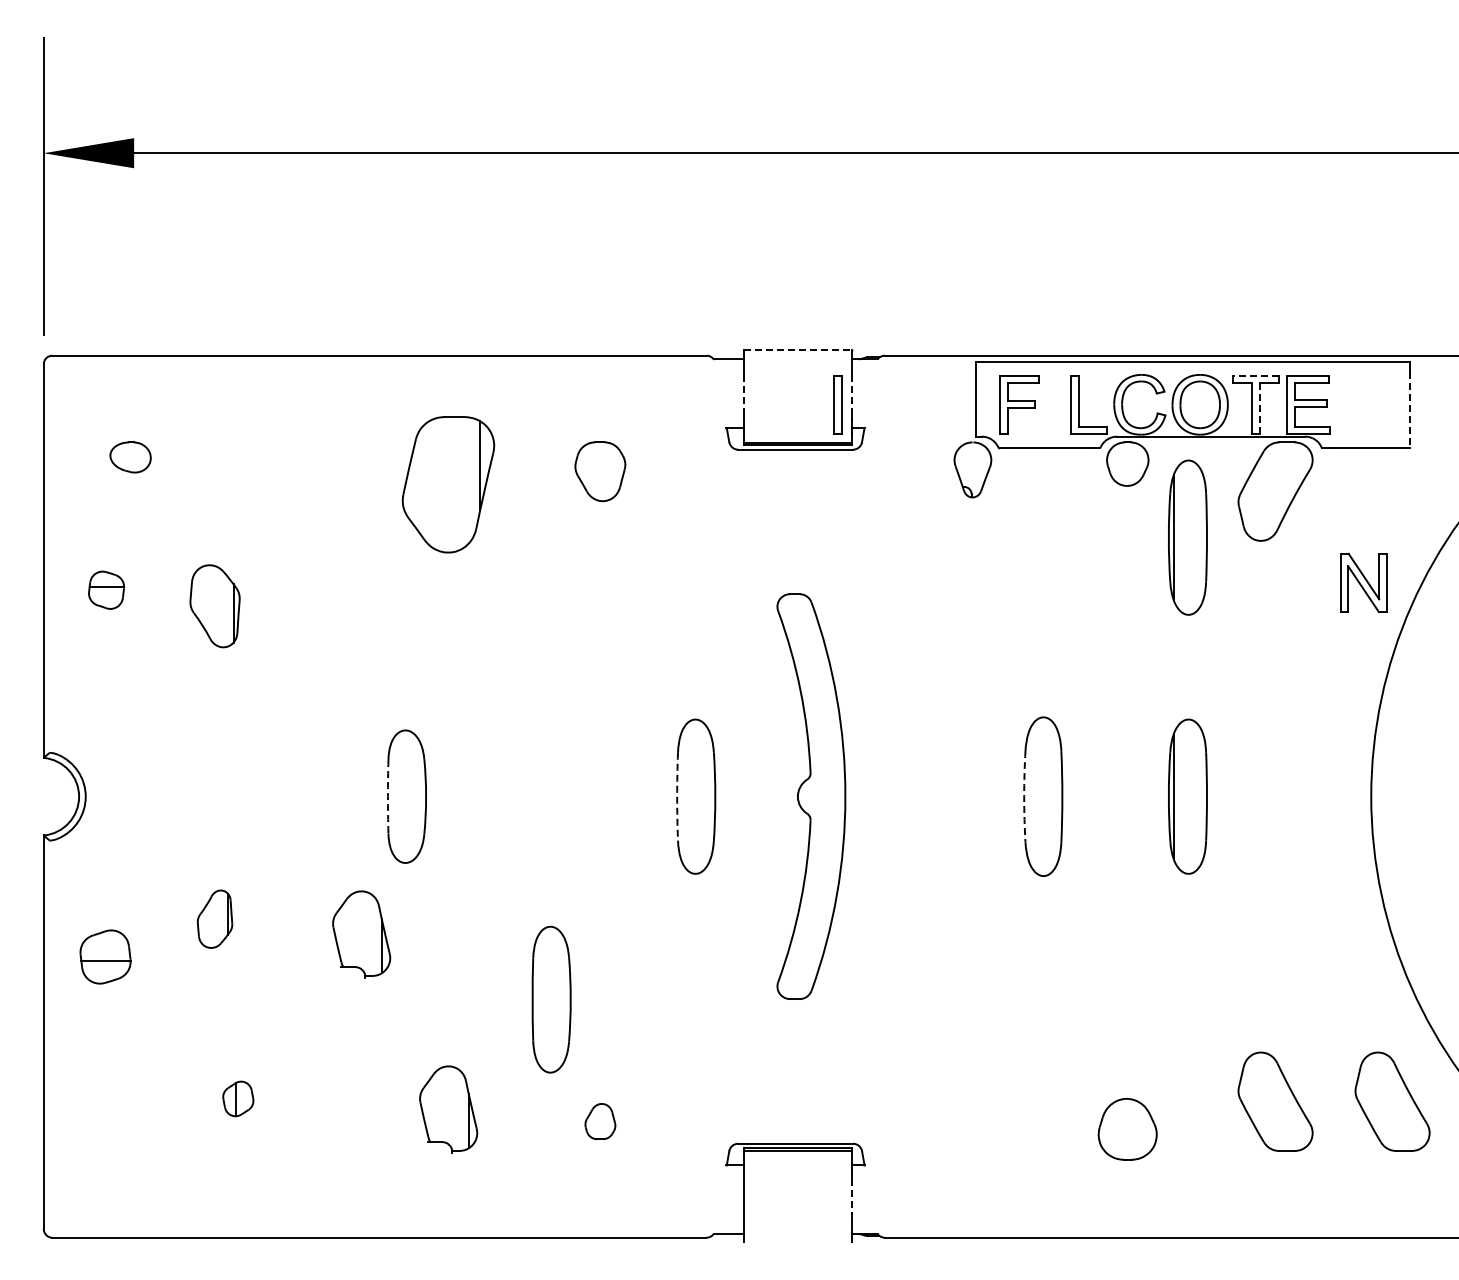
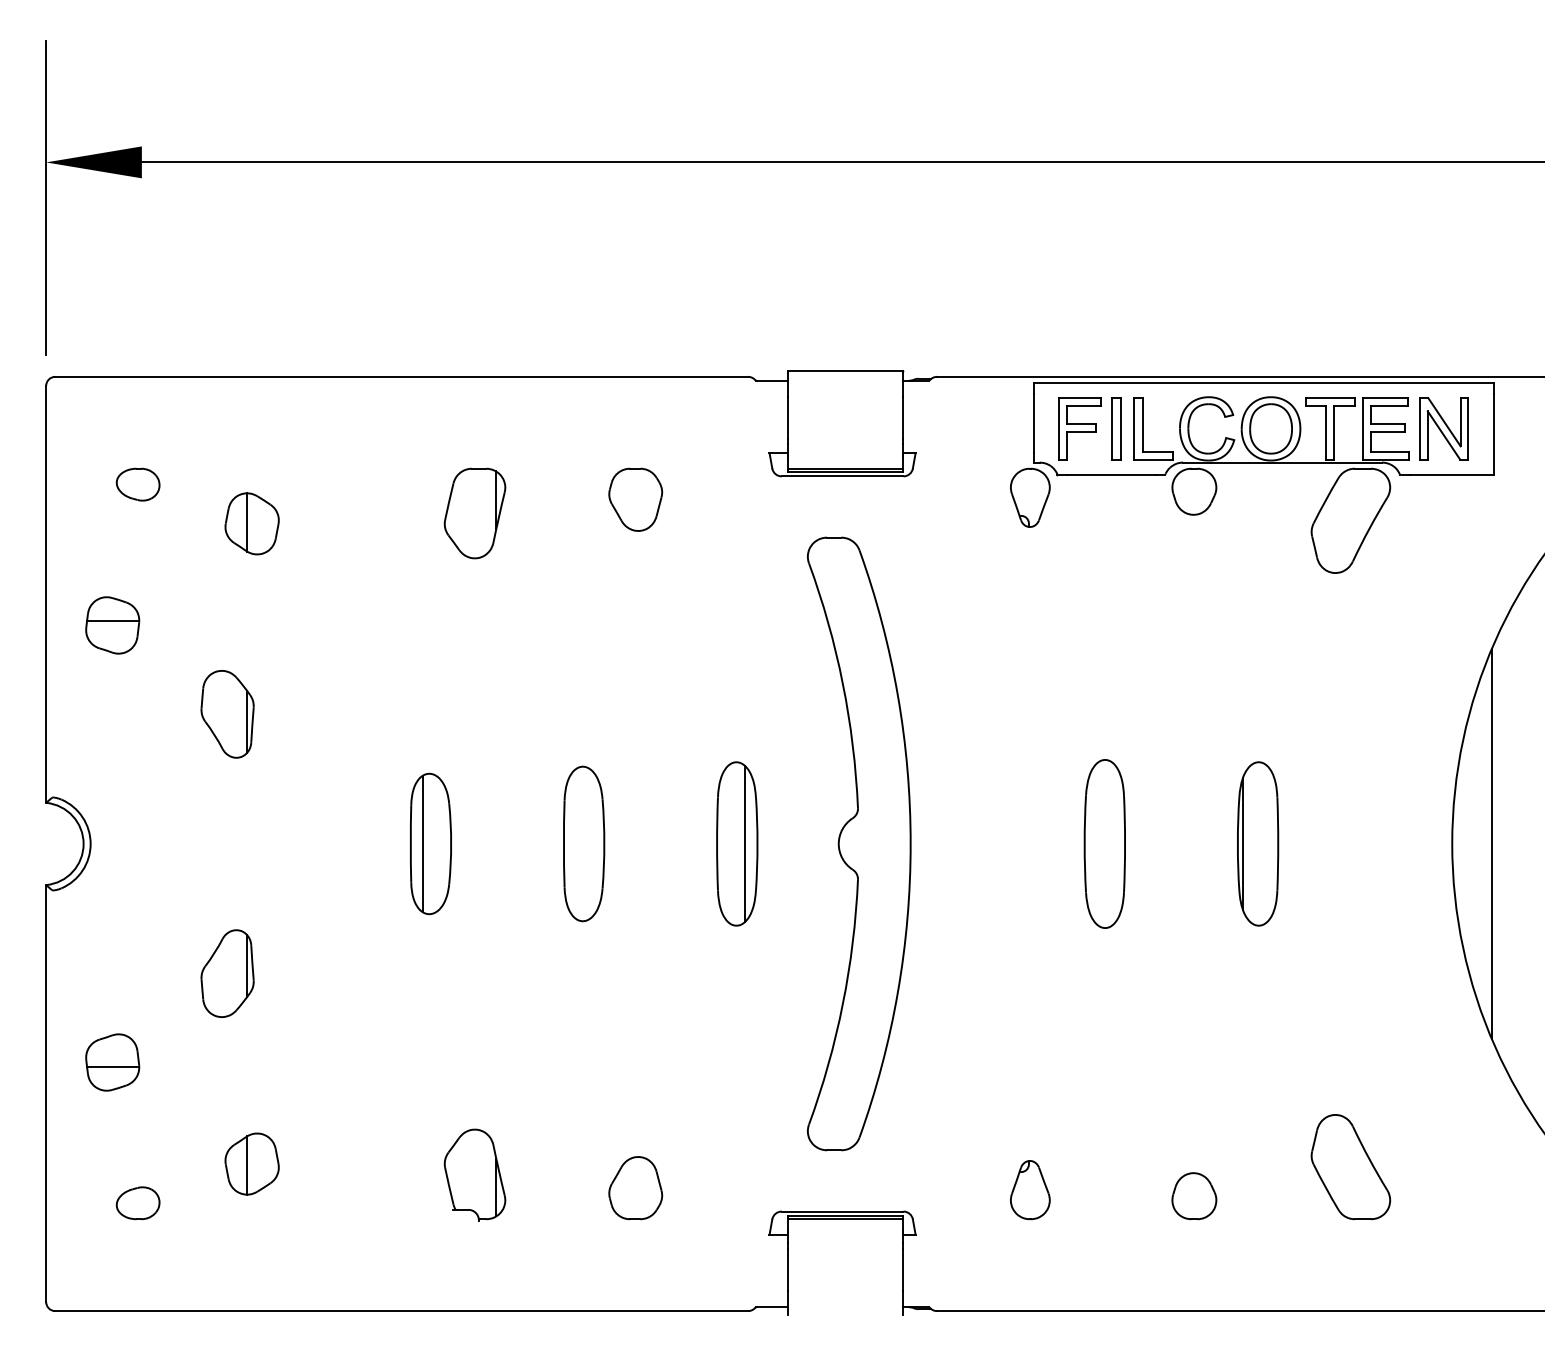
line: (798, 350) -> (845, 371), dashed -> solid
line: (1256, 375) -> (1330, 397), dashed -> solid
line: (743, 394) -> (787, 417), dashed -> solid
line: (852, 394) -> (902, 417), dashed -> solid
part: (837, 404) -> (1115, 428), moved
line: (1260, 407) -> (1334, 431), dashed -> solid
line: (1410, 409) -> (1493, 433), dashed -> solid
part: (448, 484) -> (474, 513), size x0.62
part: (238, 494) -> (252, 523), added
part: (1187, 537) -> (1257, 569), removed
part: (1363, 582) -> (1444, 428), moved
part: (106, 589) -> (112, 624), size x1.43
part: (214, 606) -> (227, 714), moved
arc: (387, 796) -> (410, 843), dashed -> solid
line: (399, 796) -> (422, 843), added
arc: (677, 796) -> (717, 843), dashed -> solid
line: (703, 796) -> (744, 843), added
part: (811, 796) -> (859, 843), size x1.43
arc: (1024, 796) -> (1084, 843), dashed -> solid
line: (1408, 796) -> (1491, 843), added
part: (214, 919) -> (227, 974), size x1.43
part: (361, 934) -> (382, 989), removed
part: (105, 956) -> (112, 1061), moved
part: (551, 999) -> (583, 843), moved
part: (238, 1098) -> (252, 1163), size x1.67
part: (1392, 1101) -> (1474, 1166), removed
part: (600, 1121) -> (635, 1188), size x1.67
part: (972, 1123) -> (1029, 1190), added
part: (1127, 1128) -> (1194, 1195), size x0.71
part: (130, 1135) -> (138, 1202), added
line: (852, 1198) -> (902, 1269), dashed -> solid

